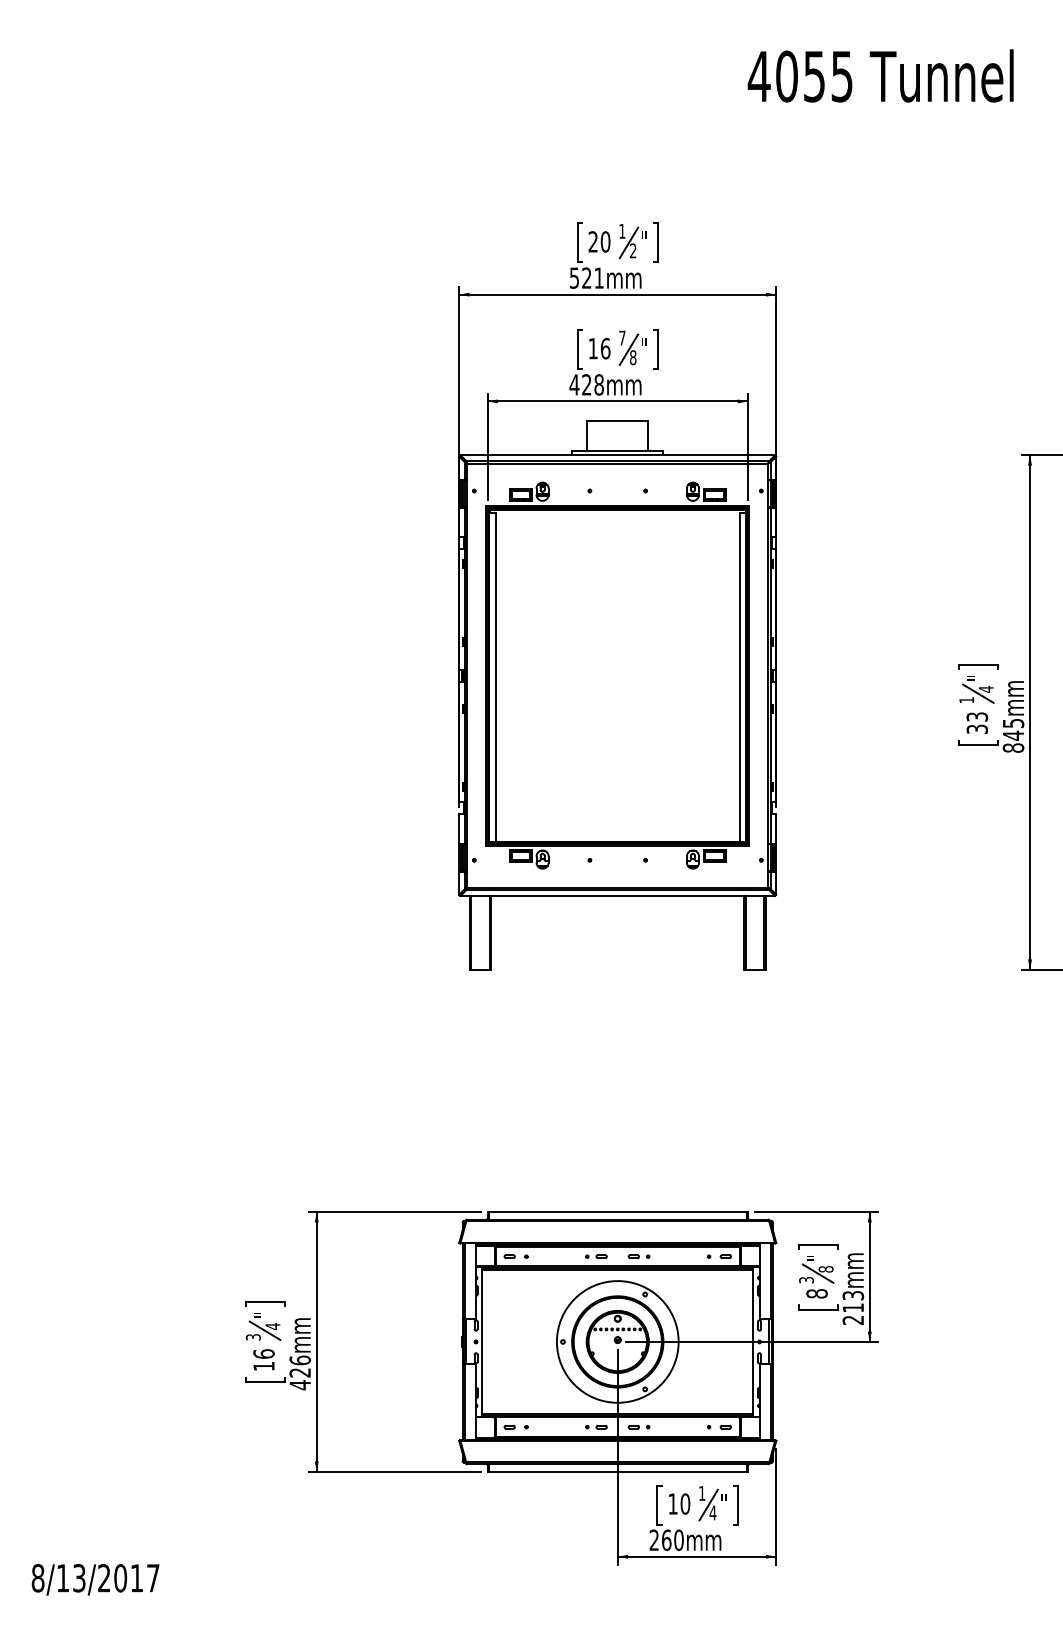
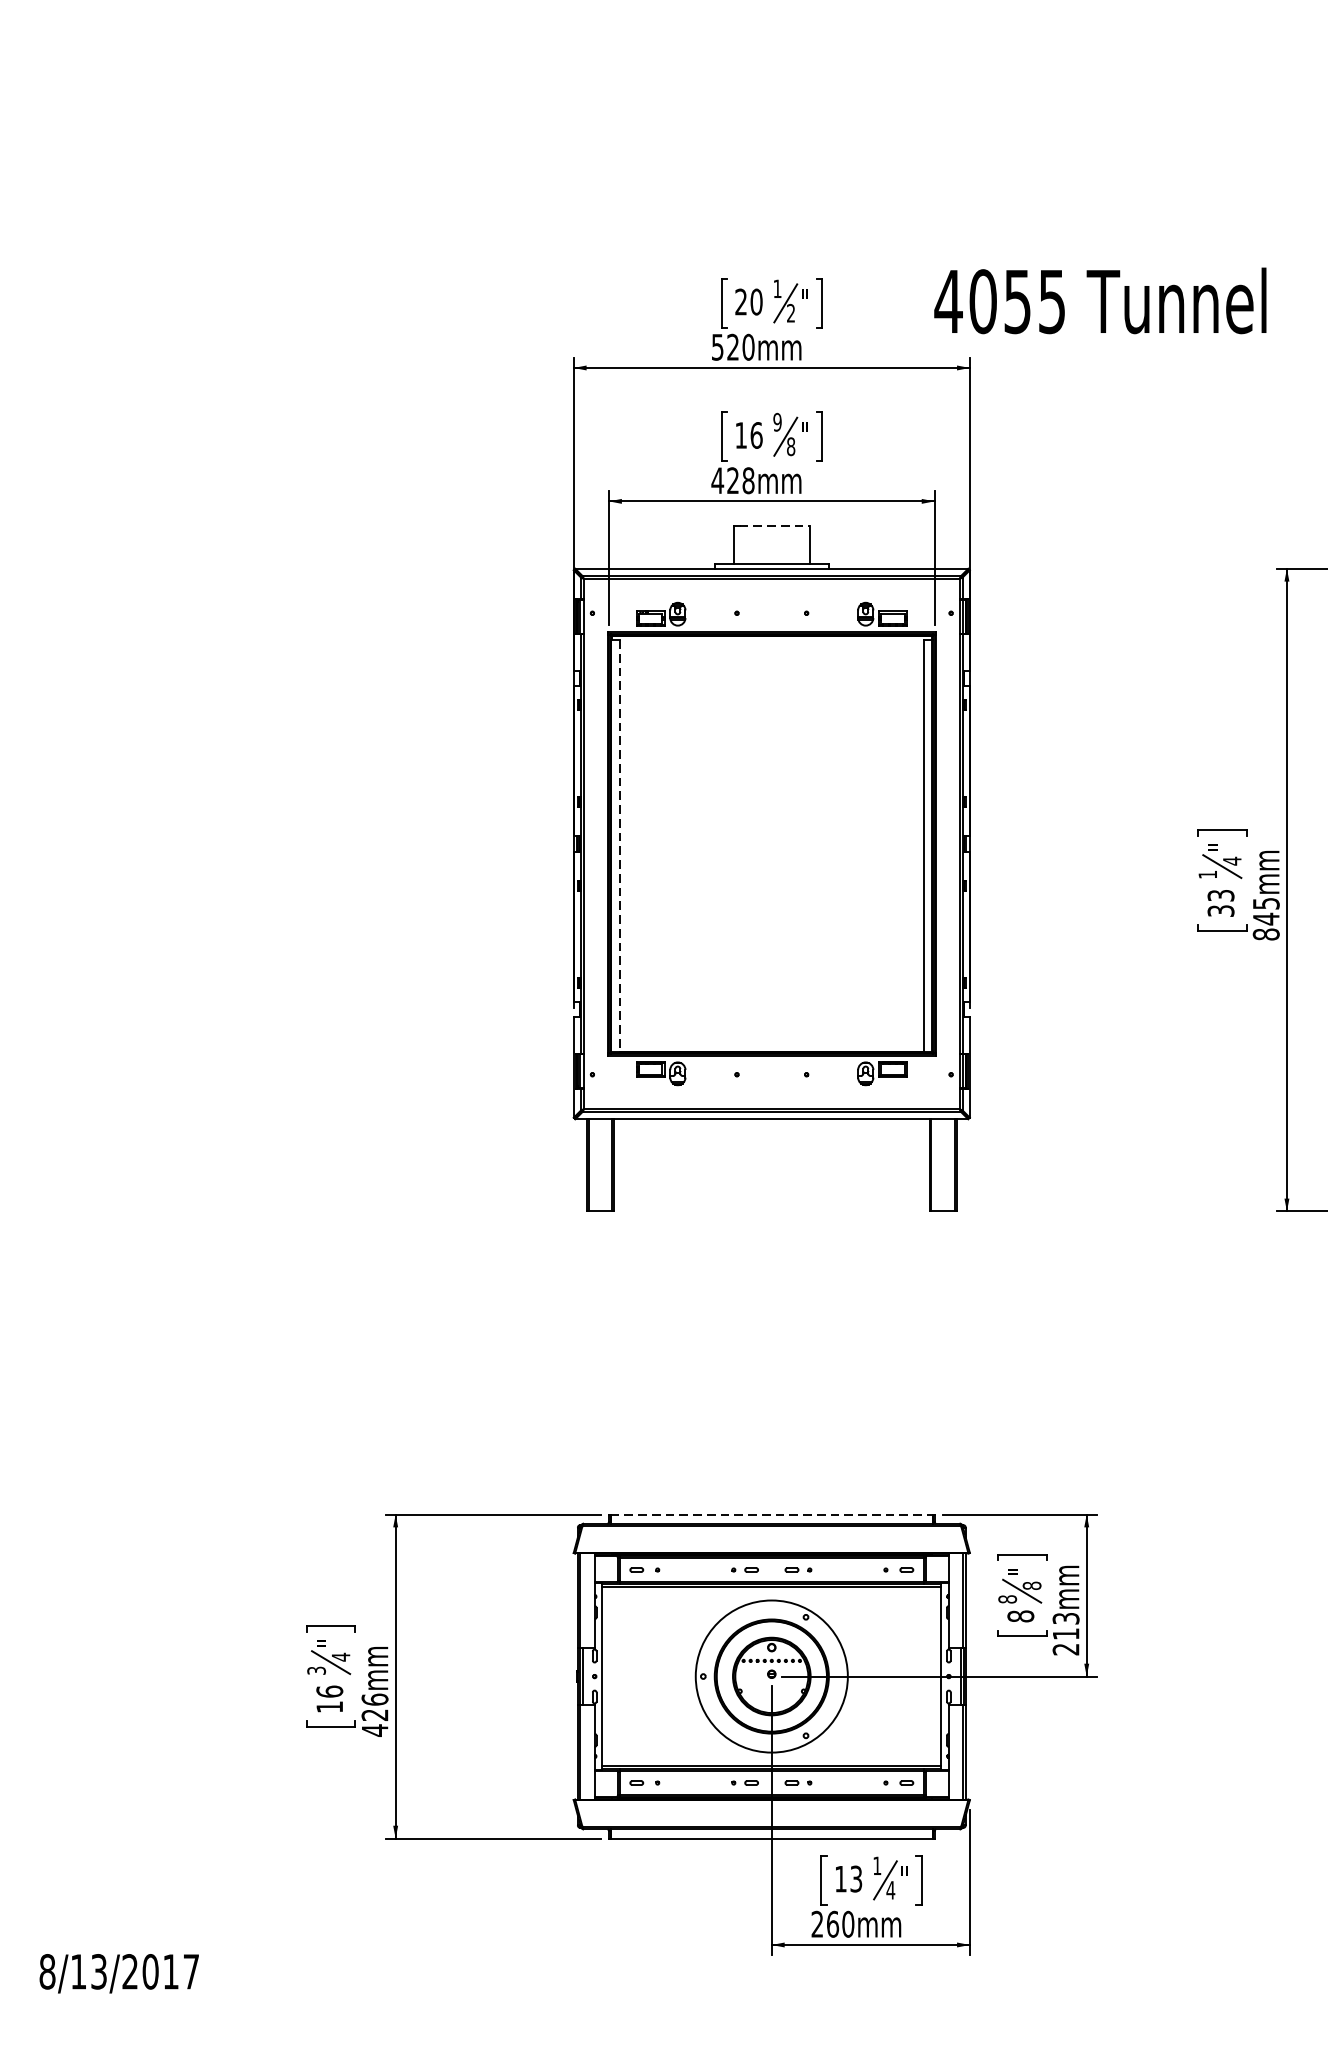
text: (880, 75) -> (1100, 300), moved
text: (599, 277) -> (748, 346), 521mm -> 520mm
text: (622, 337) -> (777, 421), 7 -> 9
line: (620, 421) -> (775, 526), solid -> dashed
line: (496, 677) -> (620, 846), solid -> dashed
line: (618, 1212) -> (772, 1514), solid -> dashed
text: (806, 1279) -> (1007, 1598), 3 -> 8
text: (685, 1503) -> (856, 1878), 10 -> 13

